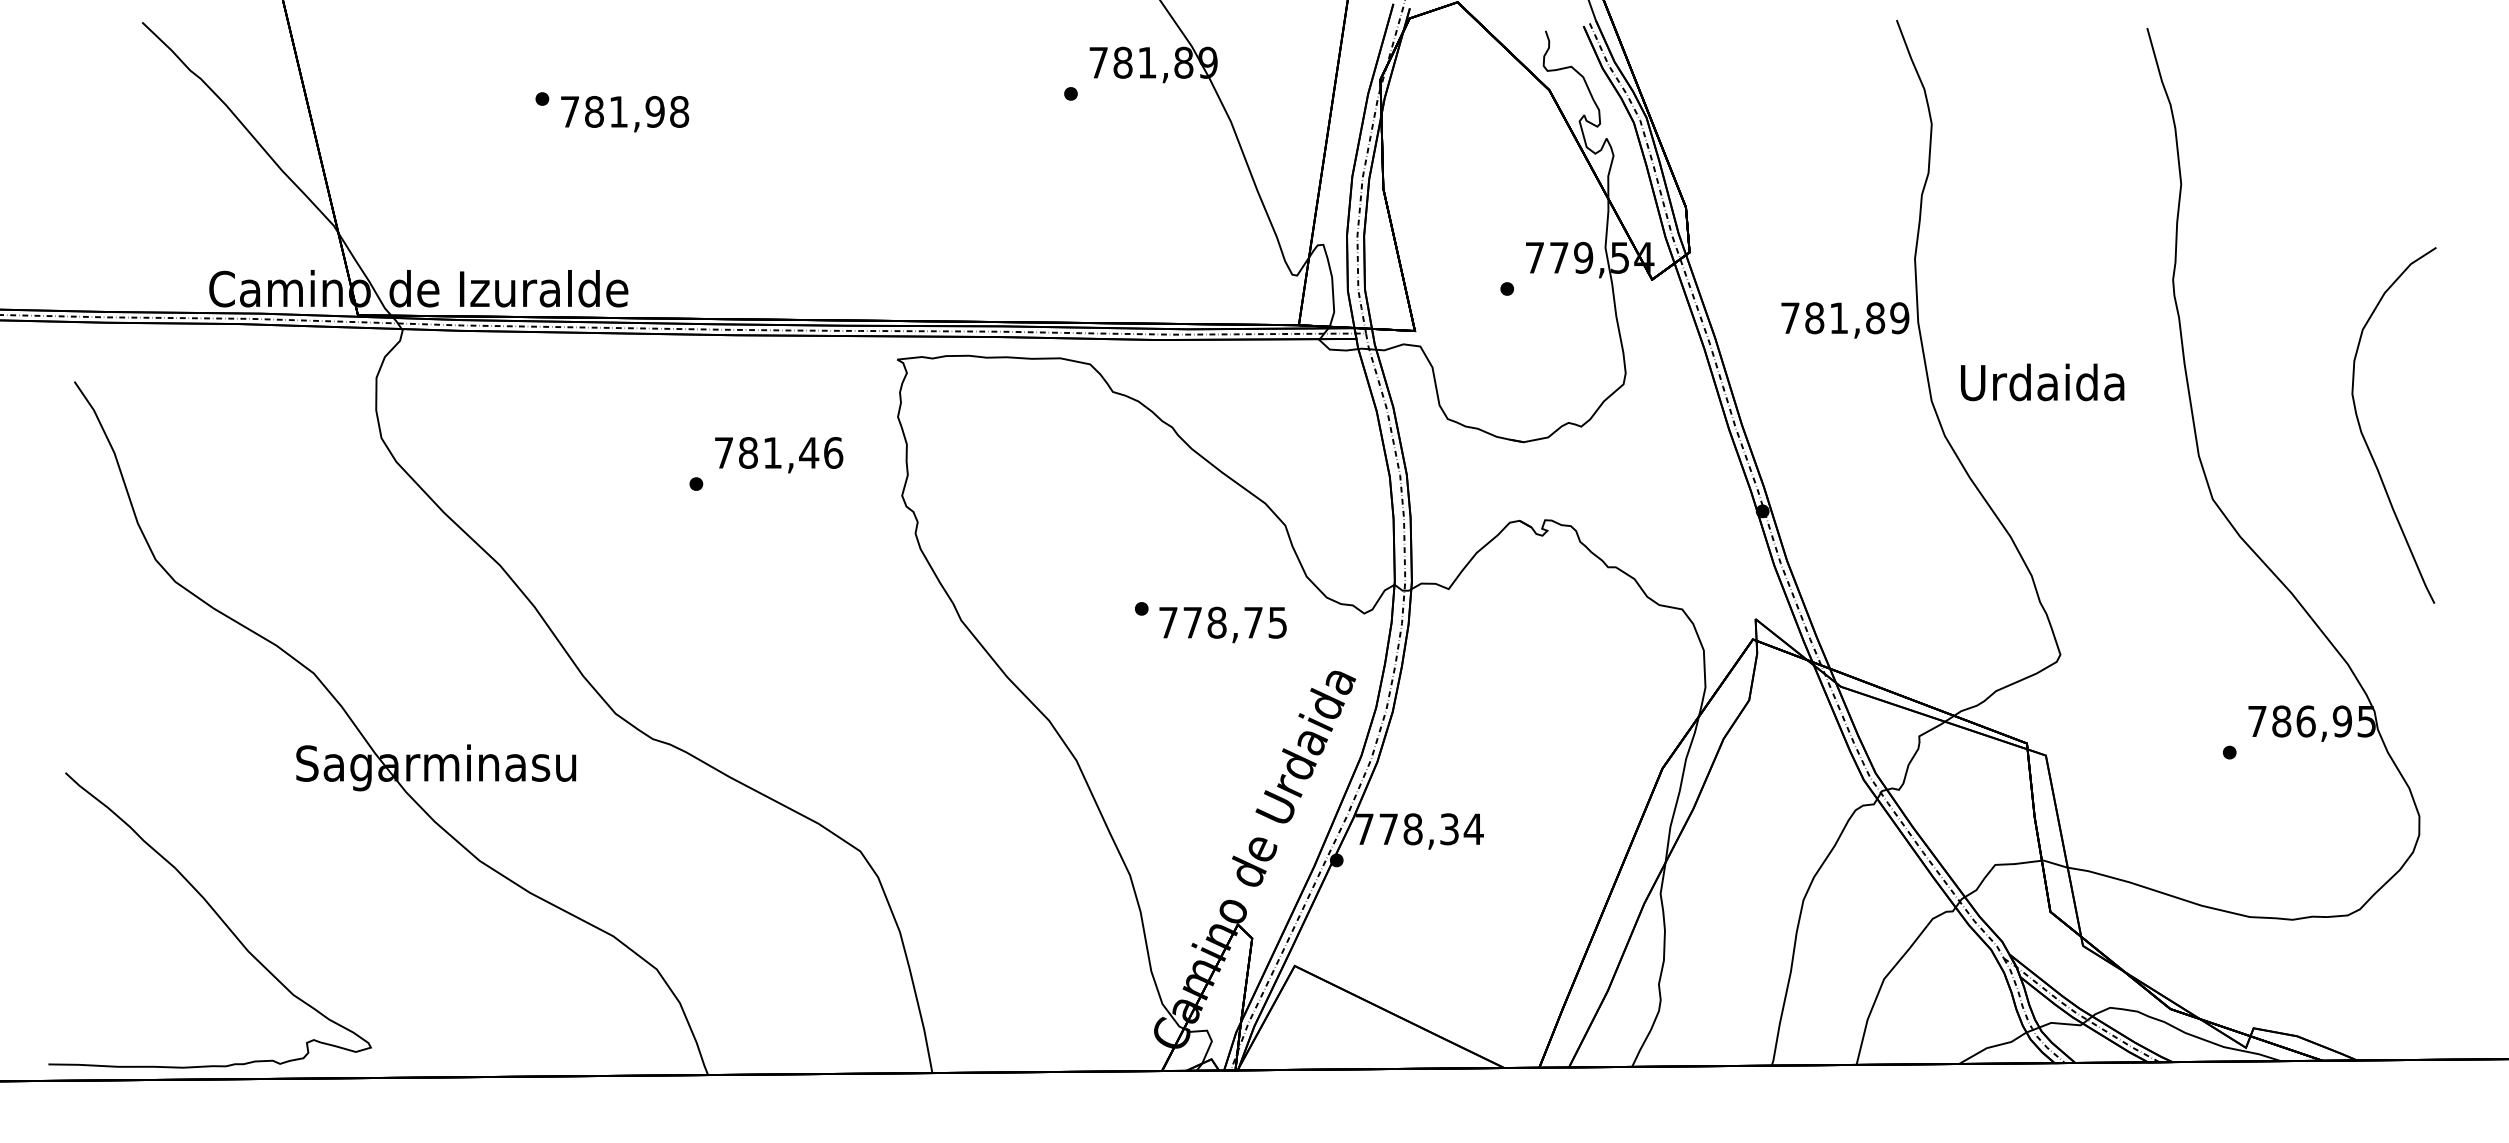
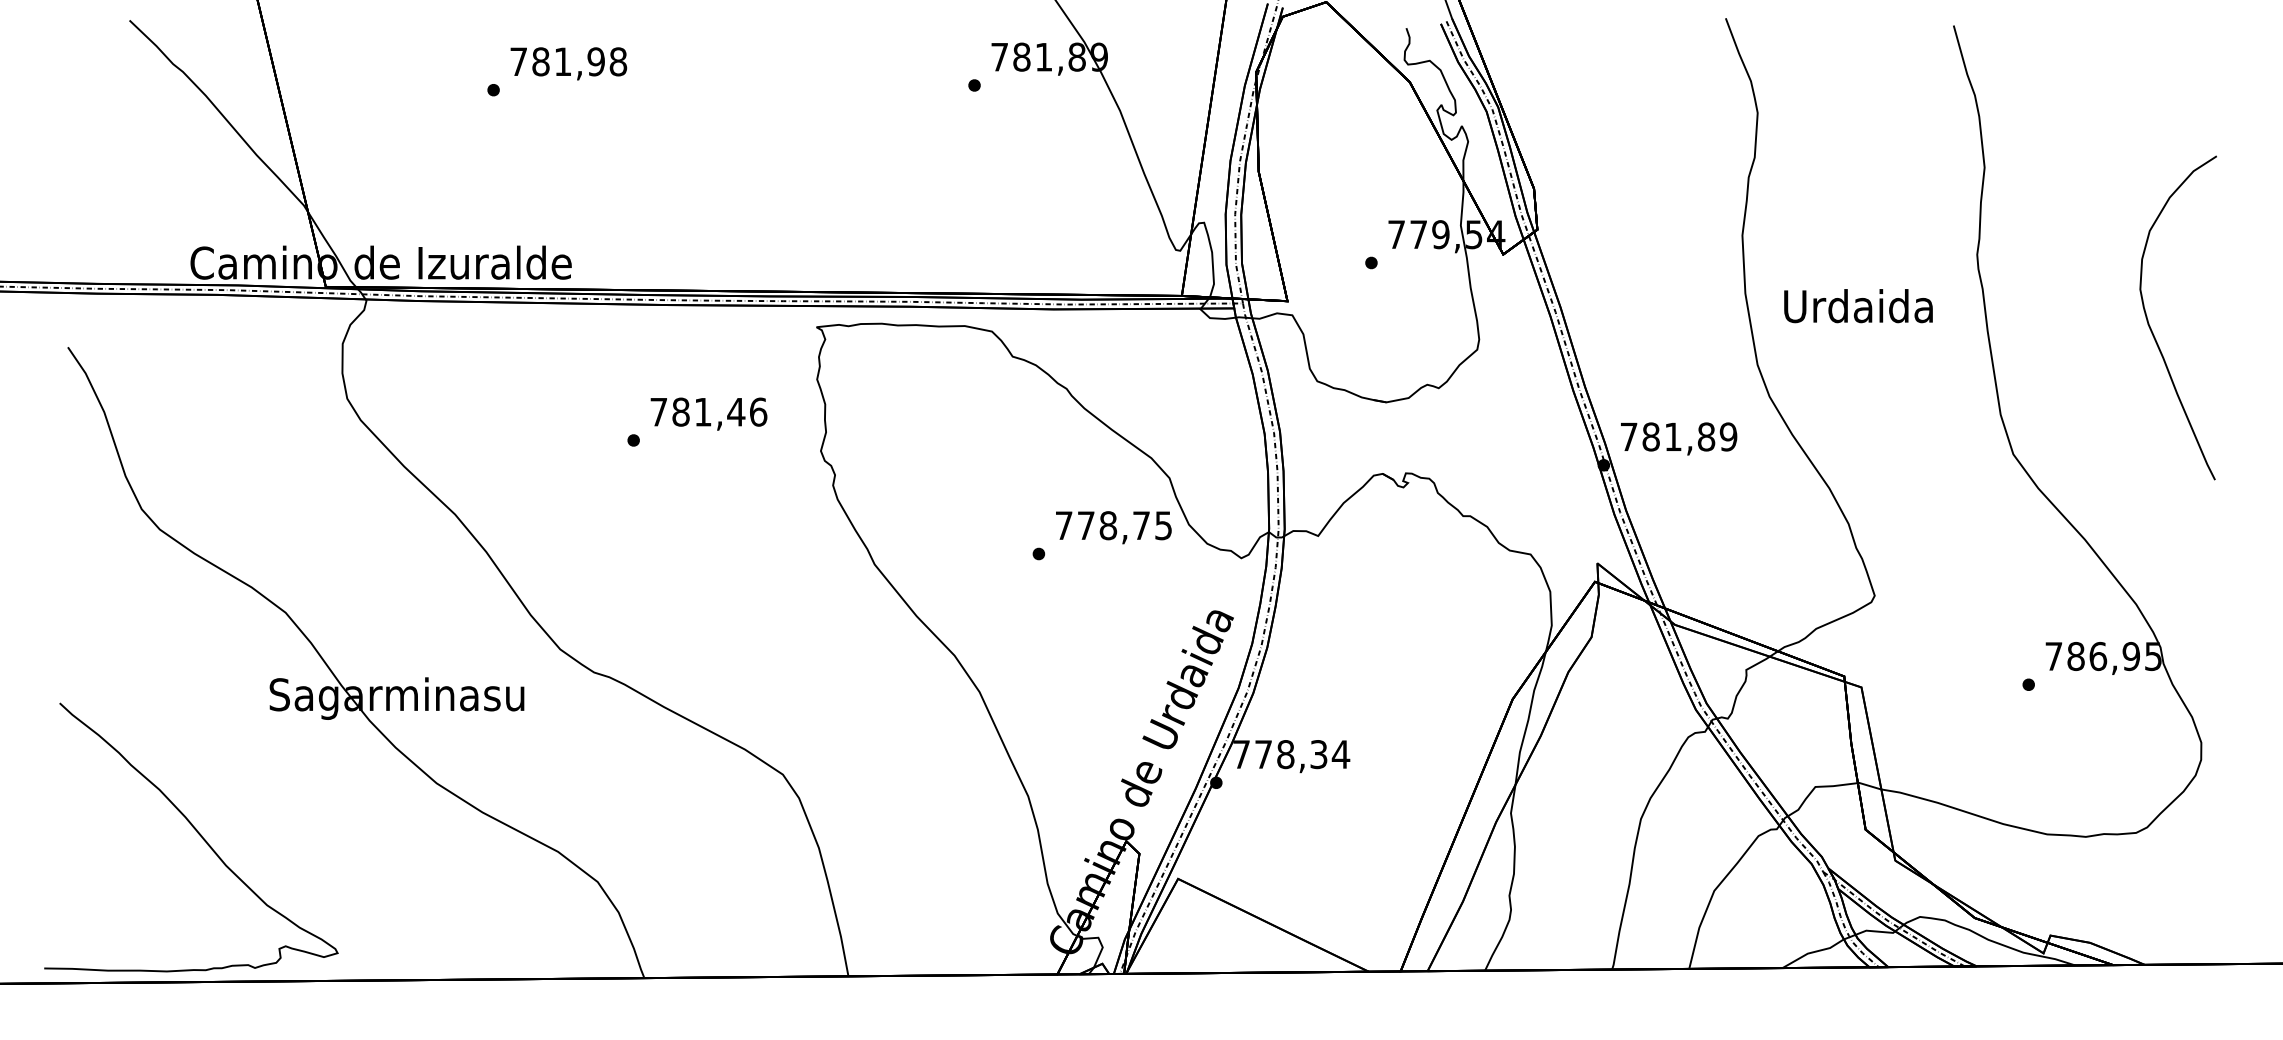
text: (625, 114) -> (569, 64), moved
text: (1845, 320) -> (1679, 439), moved
text: (2042, 382) -> (1858, 306), moved
curve: (2365, 438) -> (2152, 329), moved
text: (1222, 624) -> (1113, 527), moved

